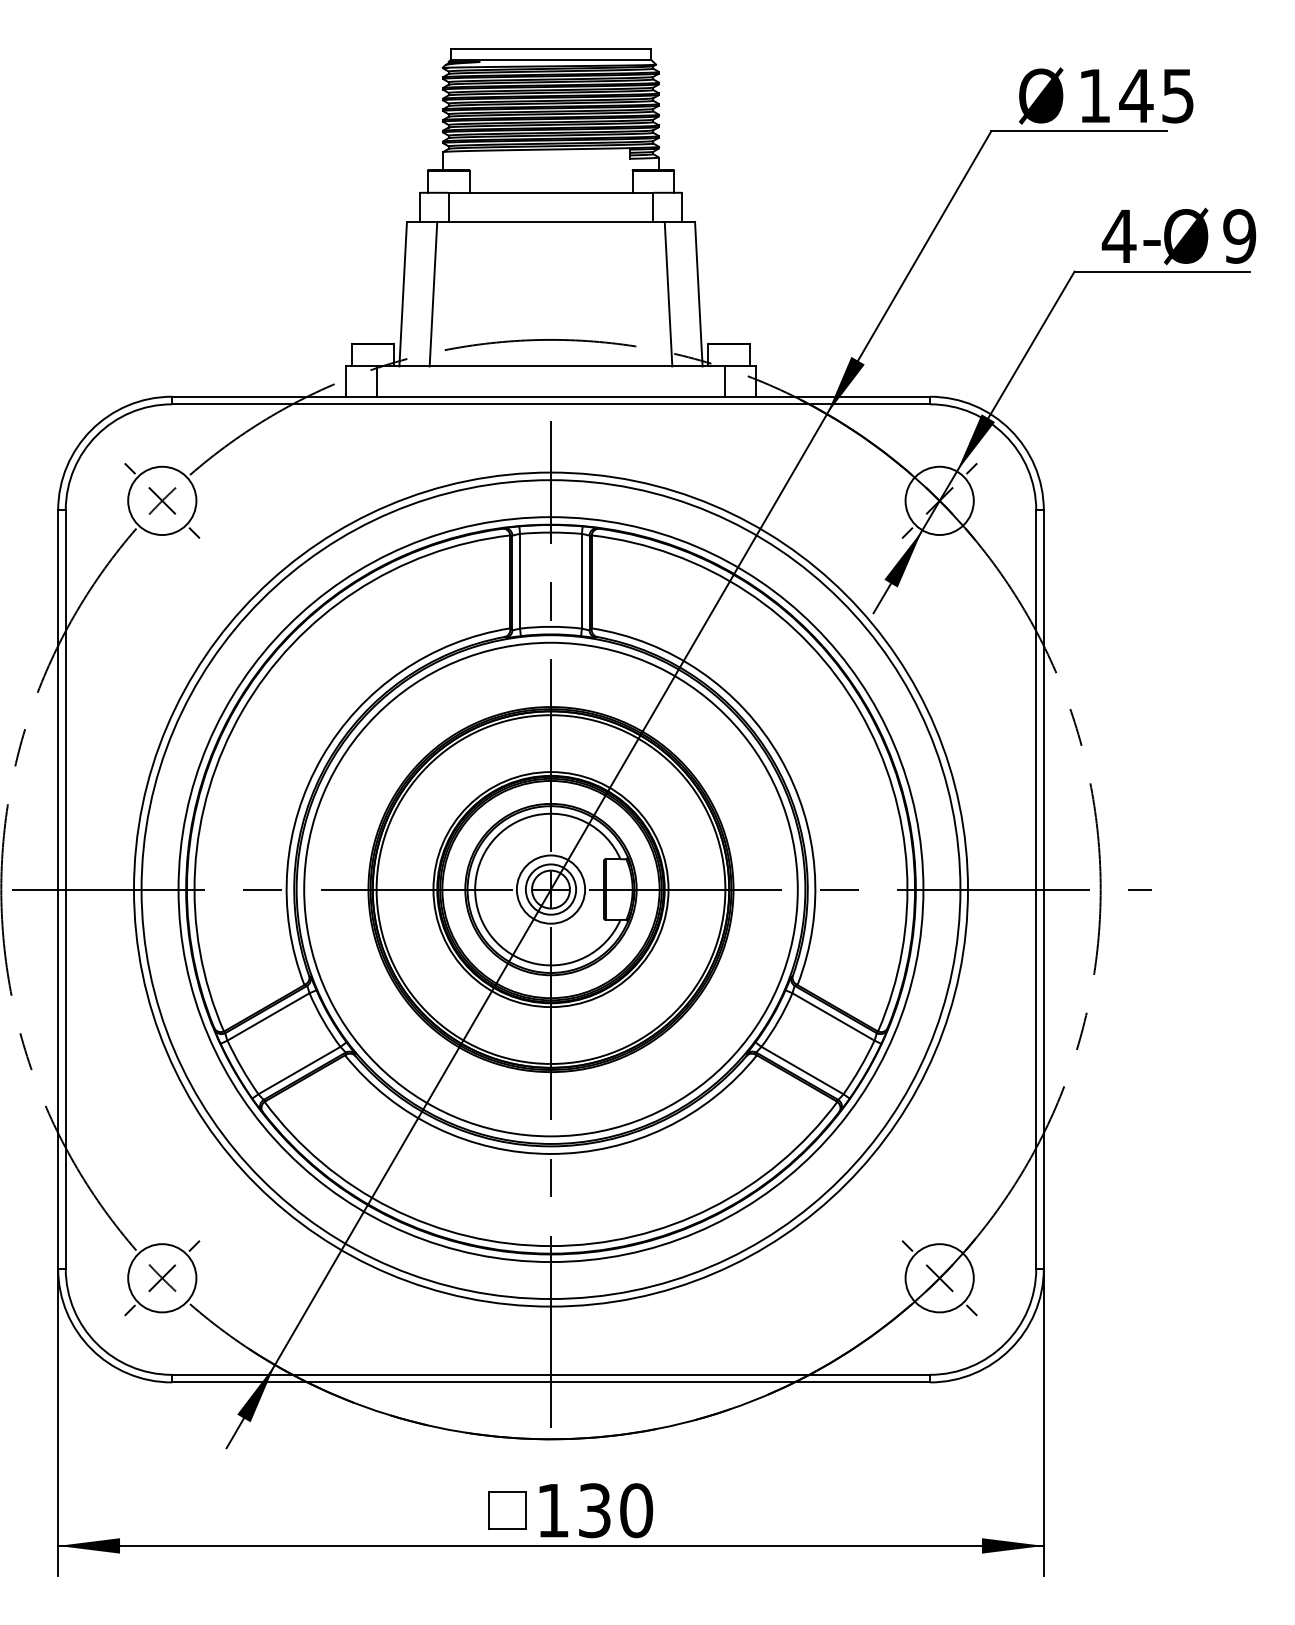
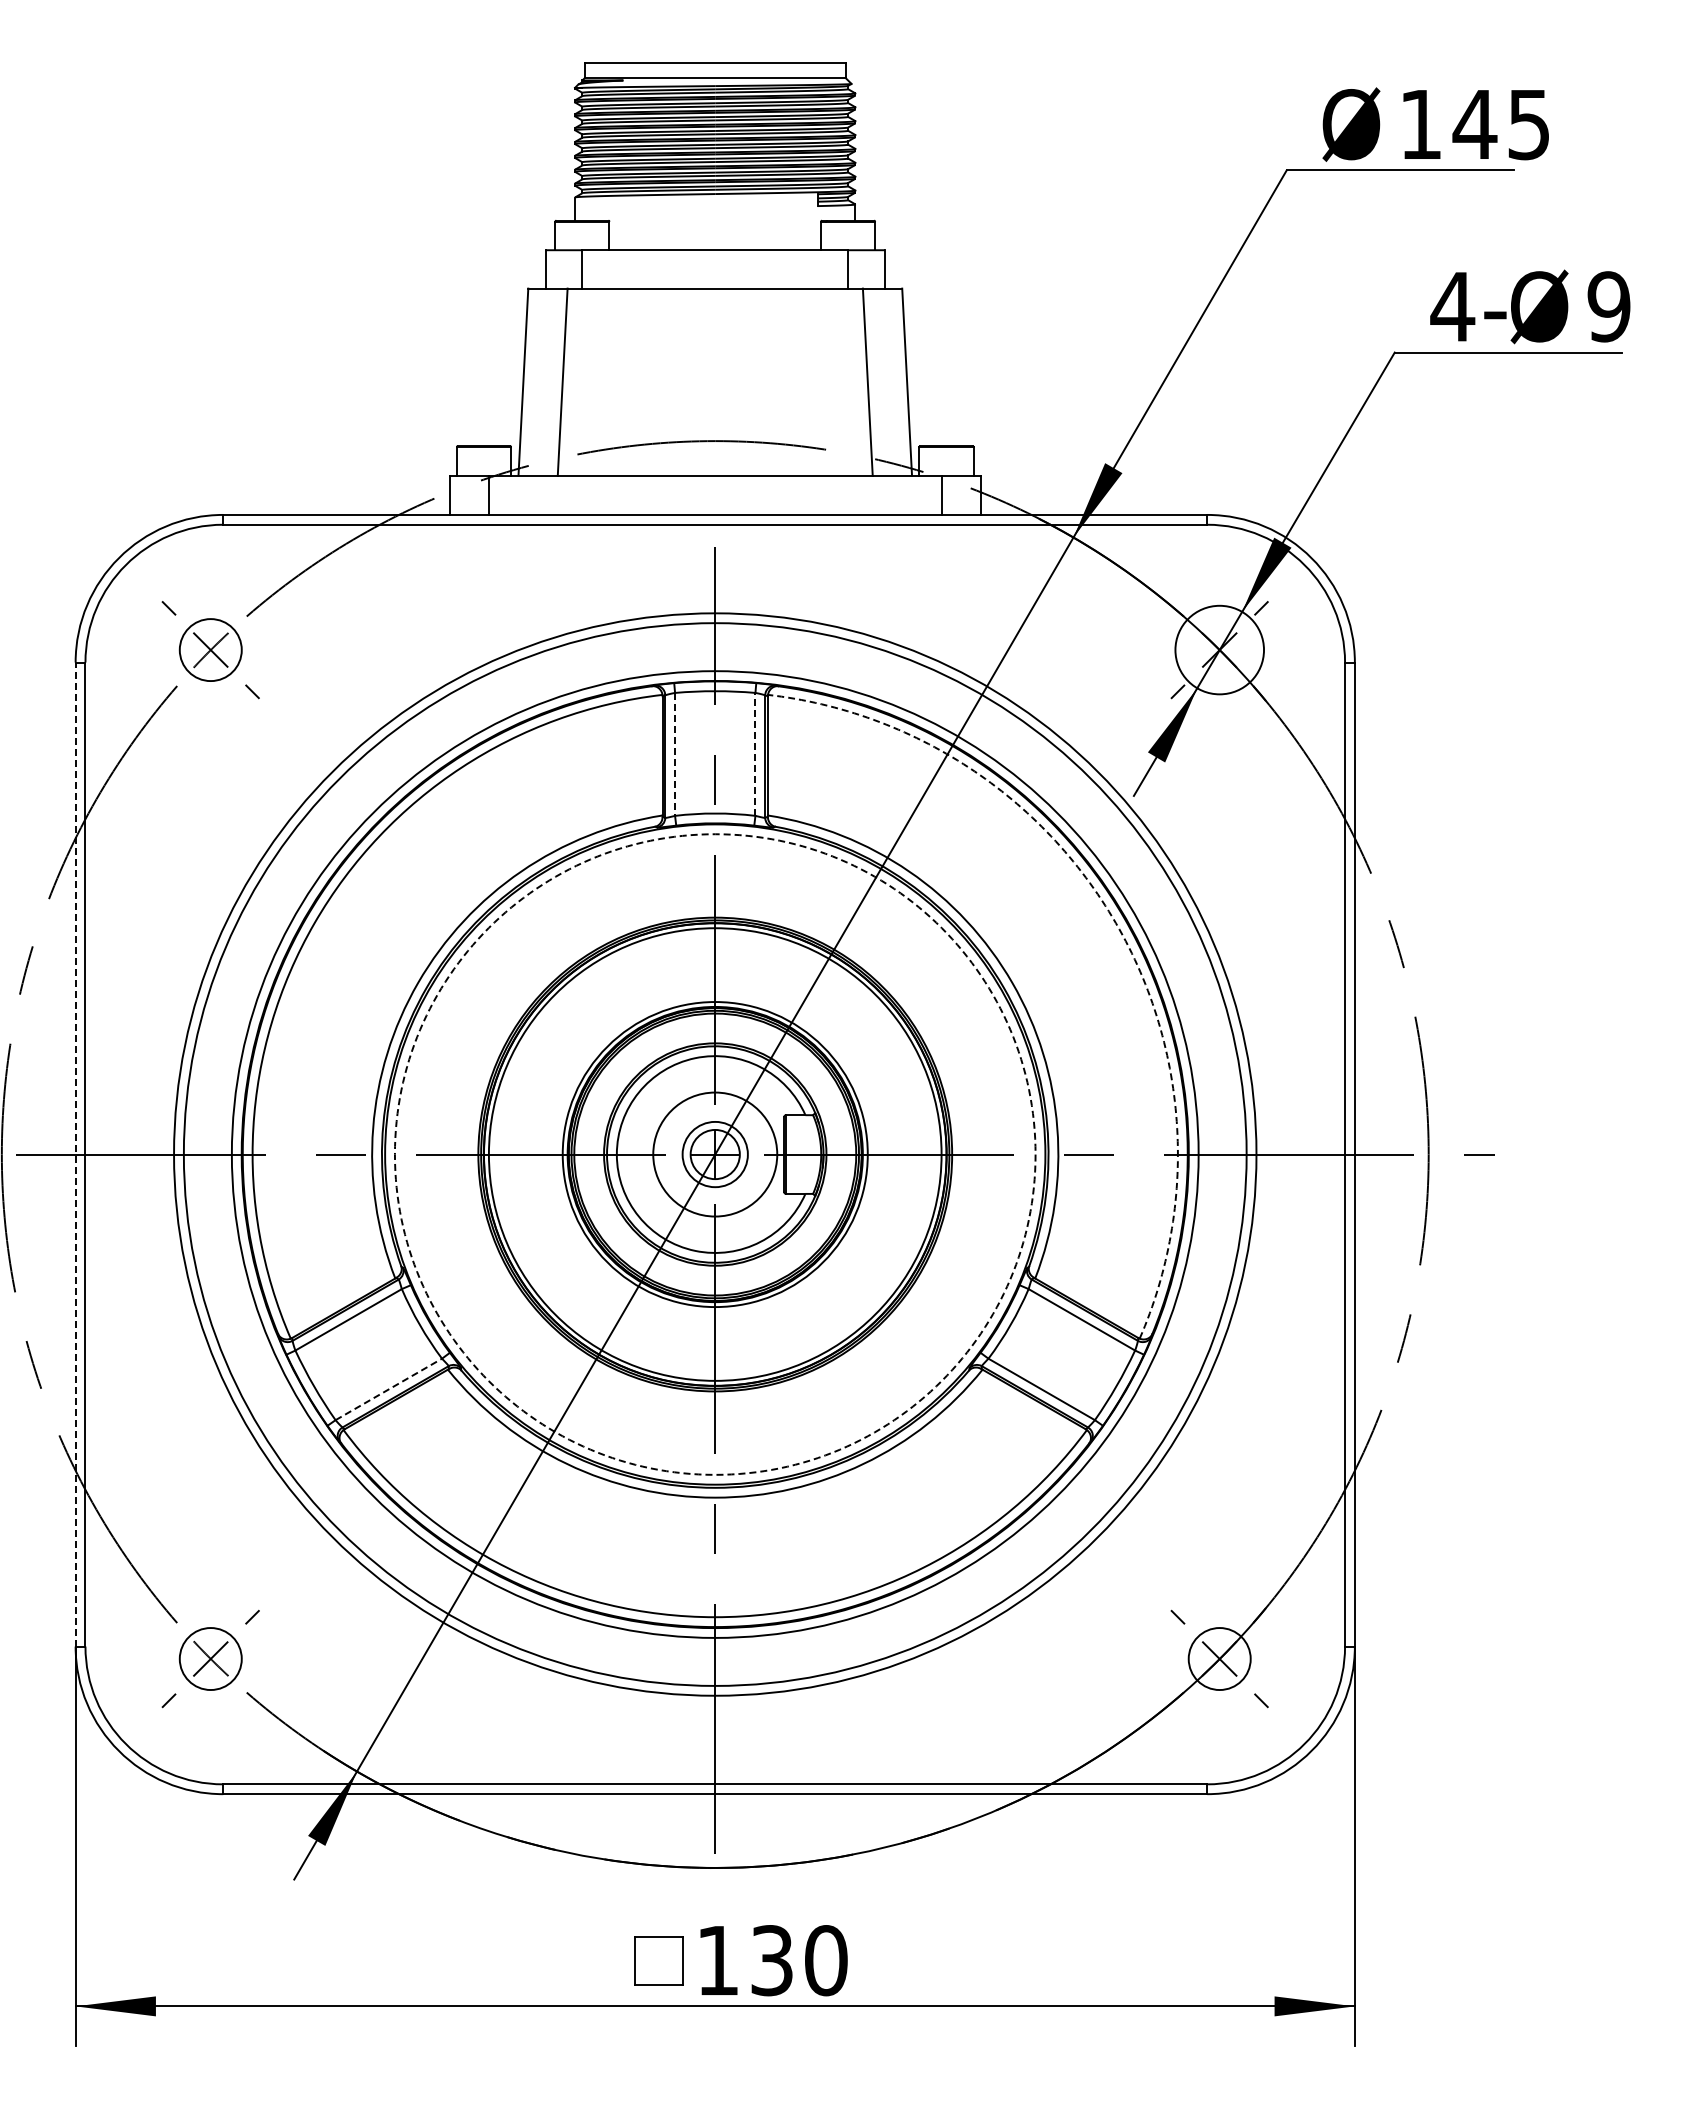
circle: (162, 500) -> (210, 649), size x0.7
line: (582, 580) -> (755, 753), solid -> dashed
line: (520, 581) -> (675, 754), solid -> dashed
arc: (859, 711) -> (1115, 923), solid -> dashed
line: (58, 889) -> (75, 1154), solid -> dashed
circle: (550, 889) -> (714, 1154), size x1.4
circle: (550, 889) -> (714, 1154), solid -> dashed
line: (300, 1070) -> (389, 1389), solid -> dashed
circle: (162, 1277) -> (210, 1658), size x0.7
circle: (939, 1277) -> (1219, 1658), size x0.7

